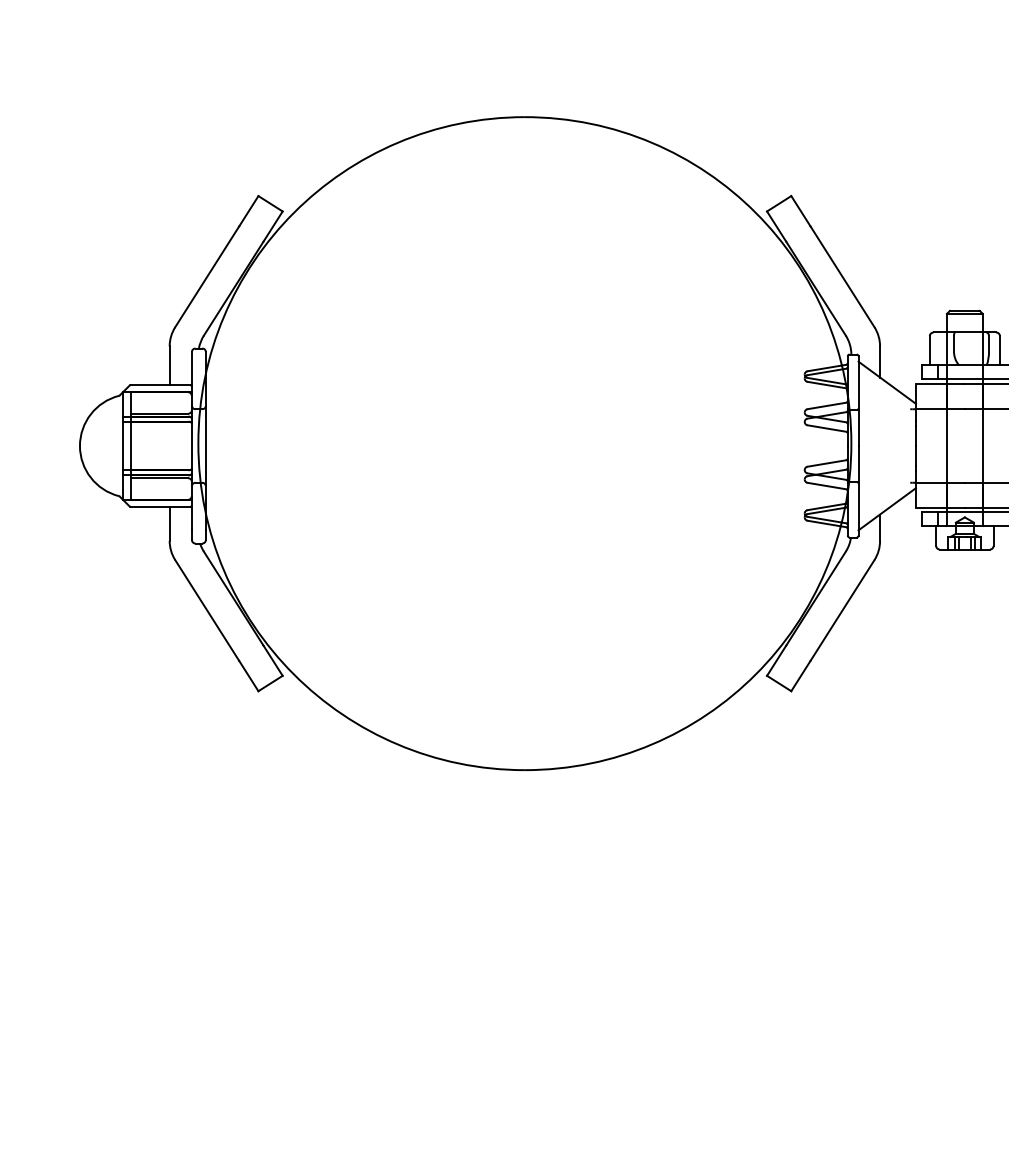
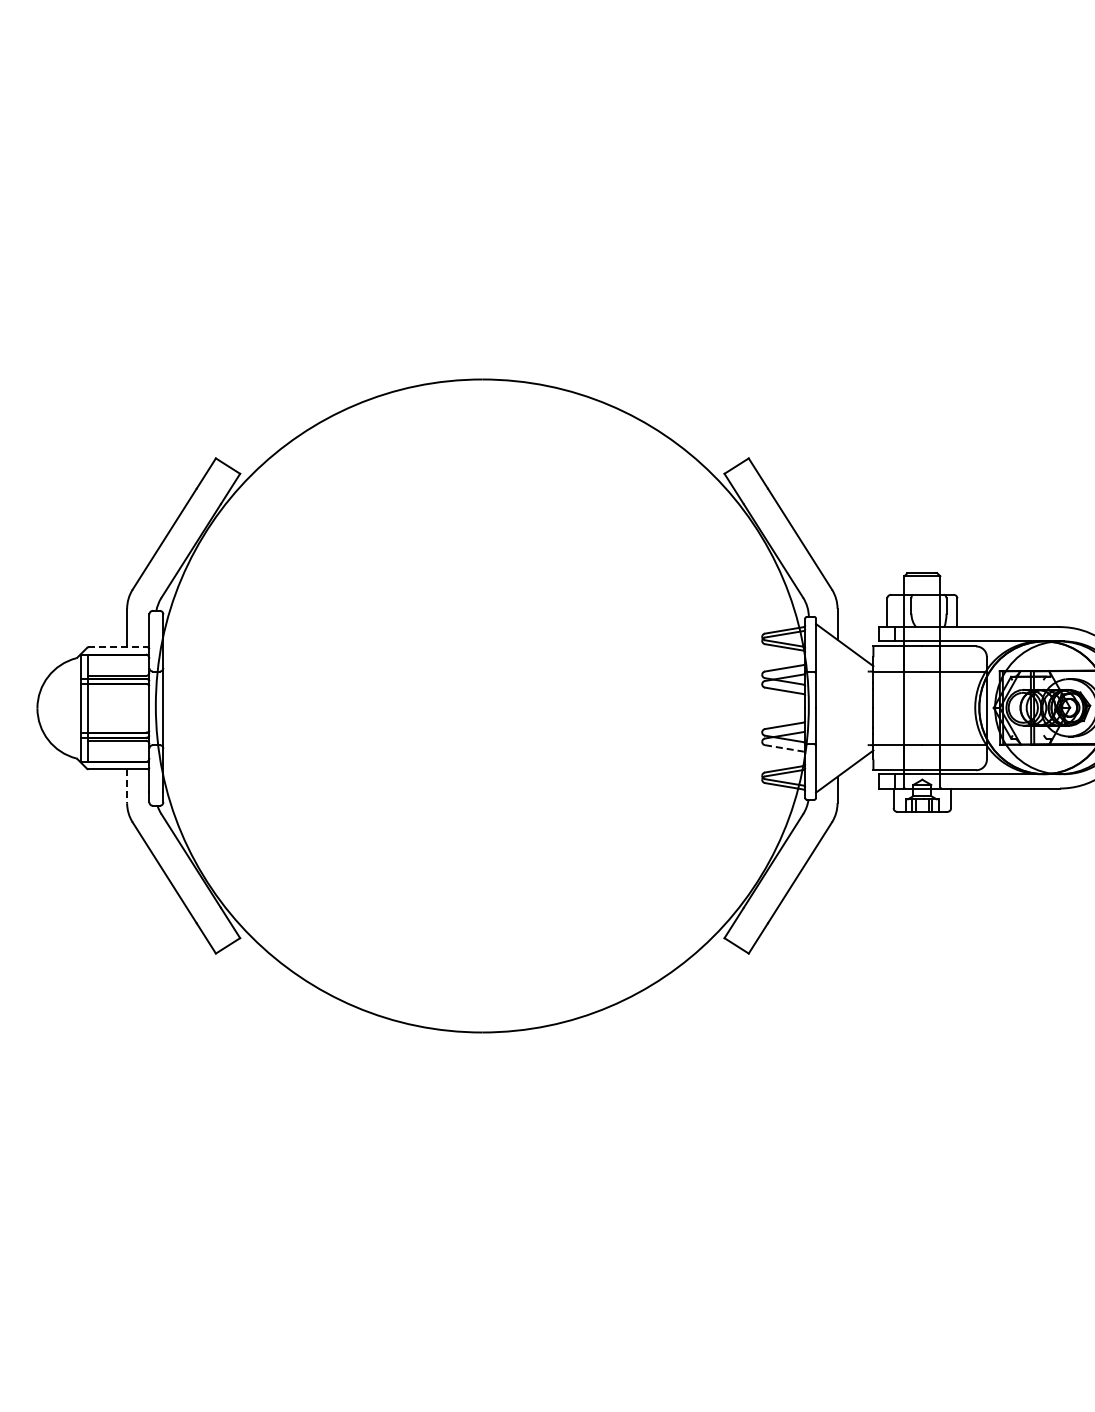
line: (161, 385) -> (118, 647), solid -> dashed
line: (827, 486) -> (784, 748), solid -> dashed
line: (170, 524) -> (127, 786), solid -> dashed

